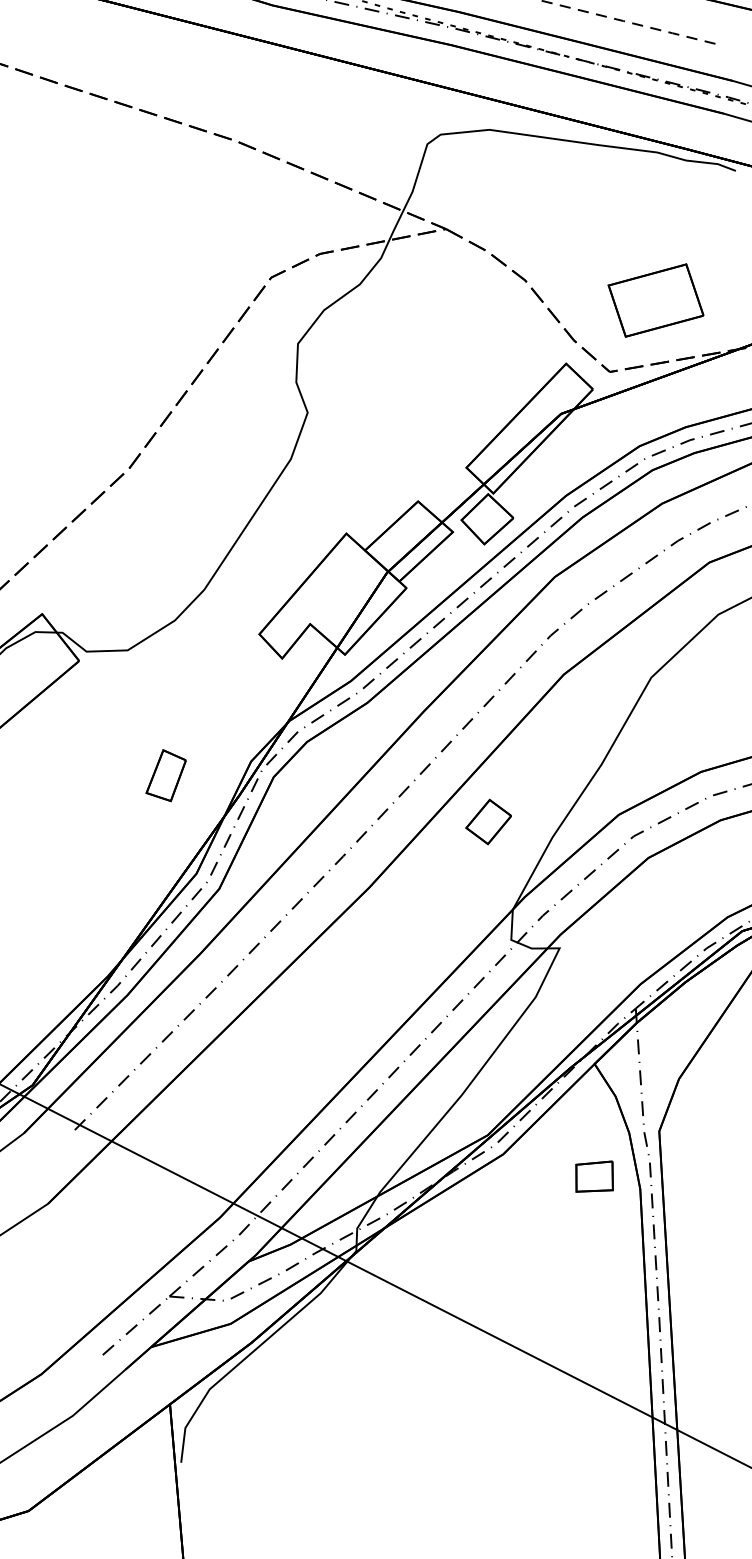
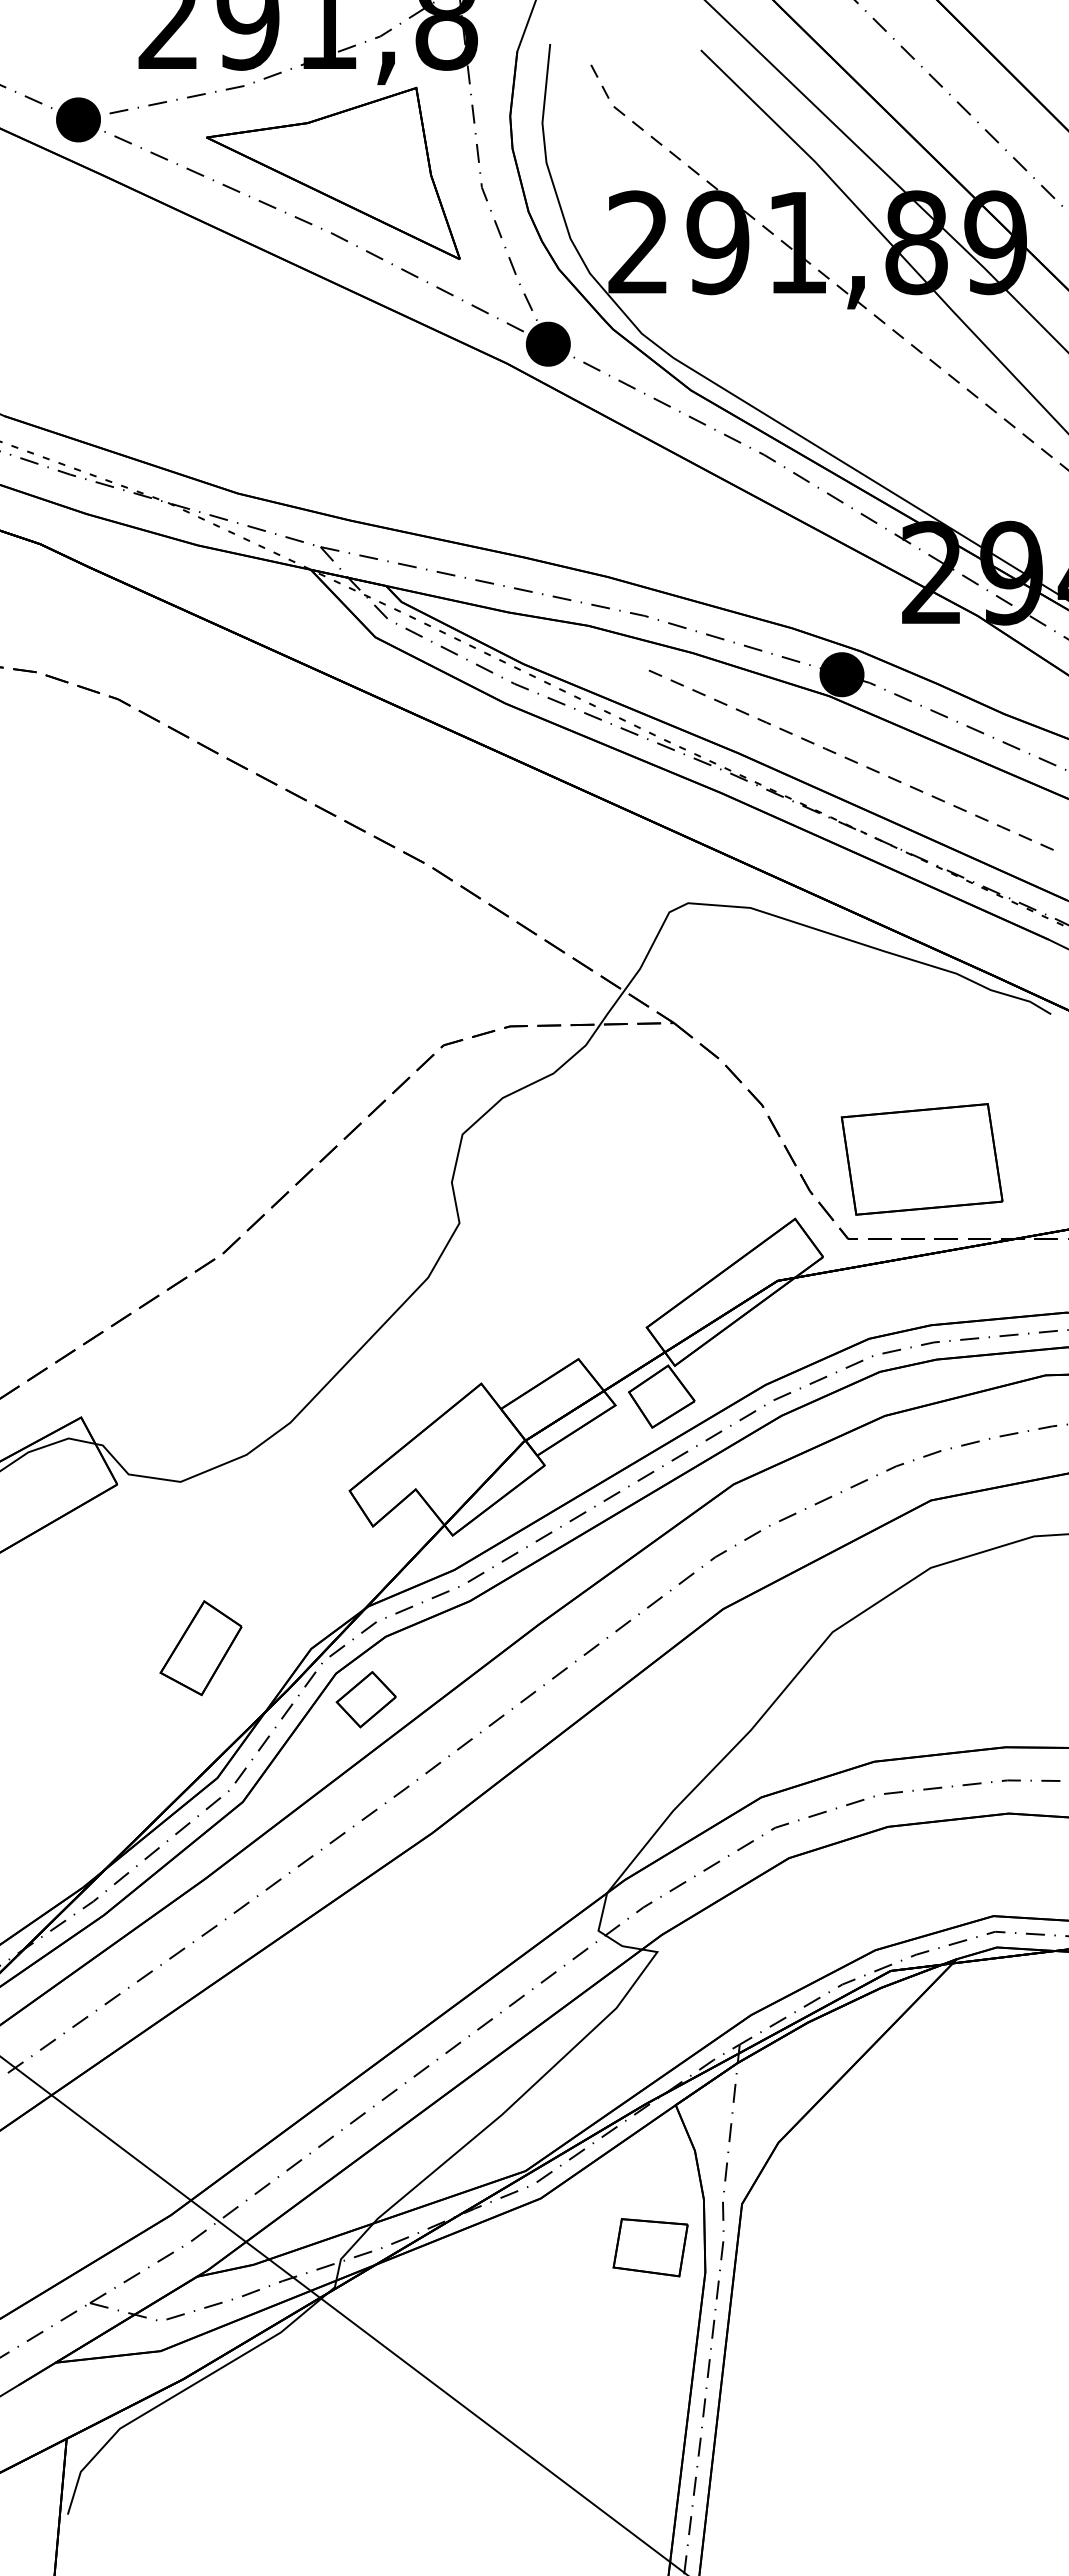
part: (655, 300) -> (921, 1159), size x1.43
part: (165, 775) -> (200, 1647), size x1.43
part: (488, 822) -> (365, 1699), moved
part: (594, 1177) -> (650, 2247), size x1.43

